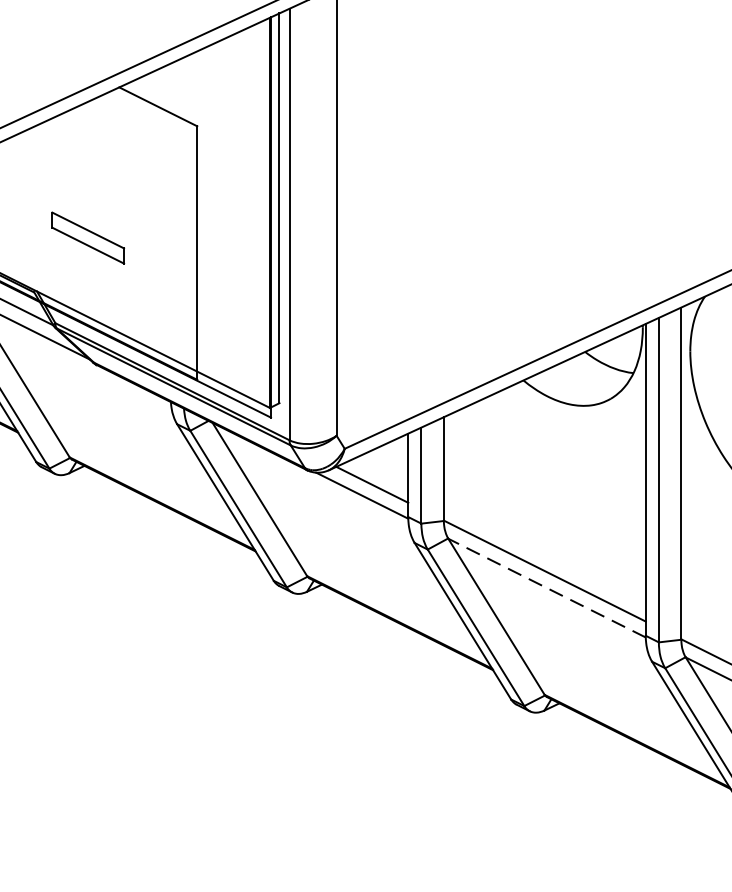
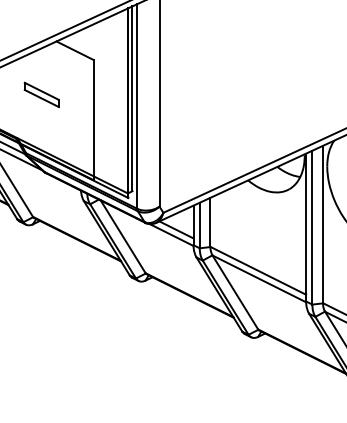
part: (87, 237) -> (41, 94), moved
line: (545, 587) -> (258, 278), dashed -> solid

